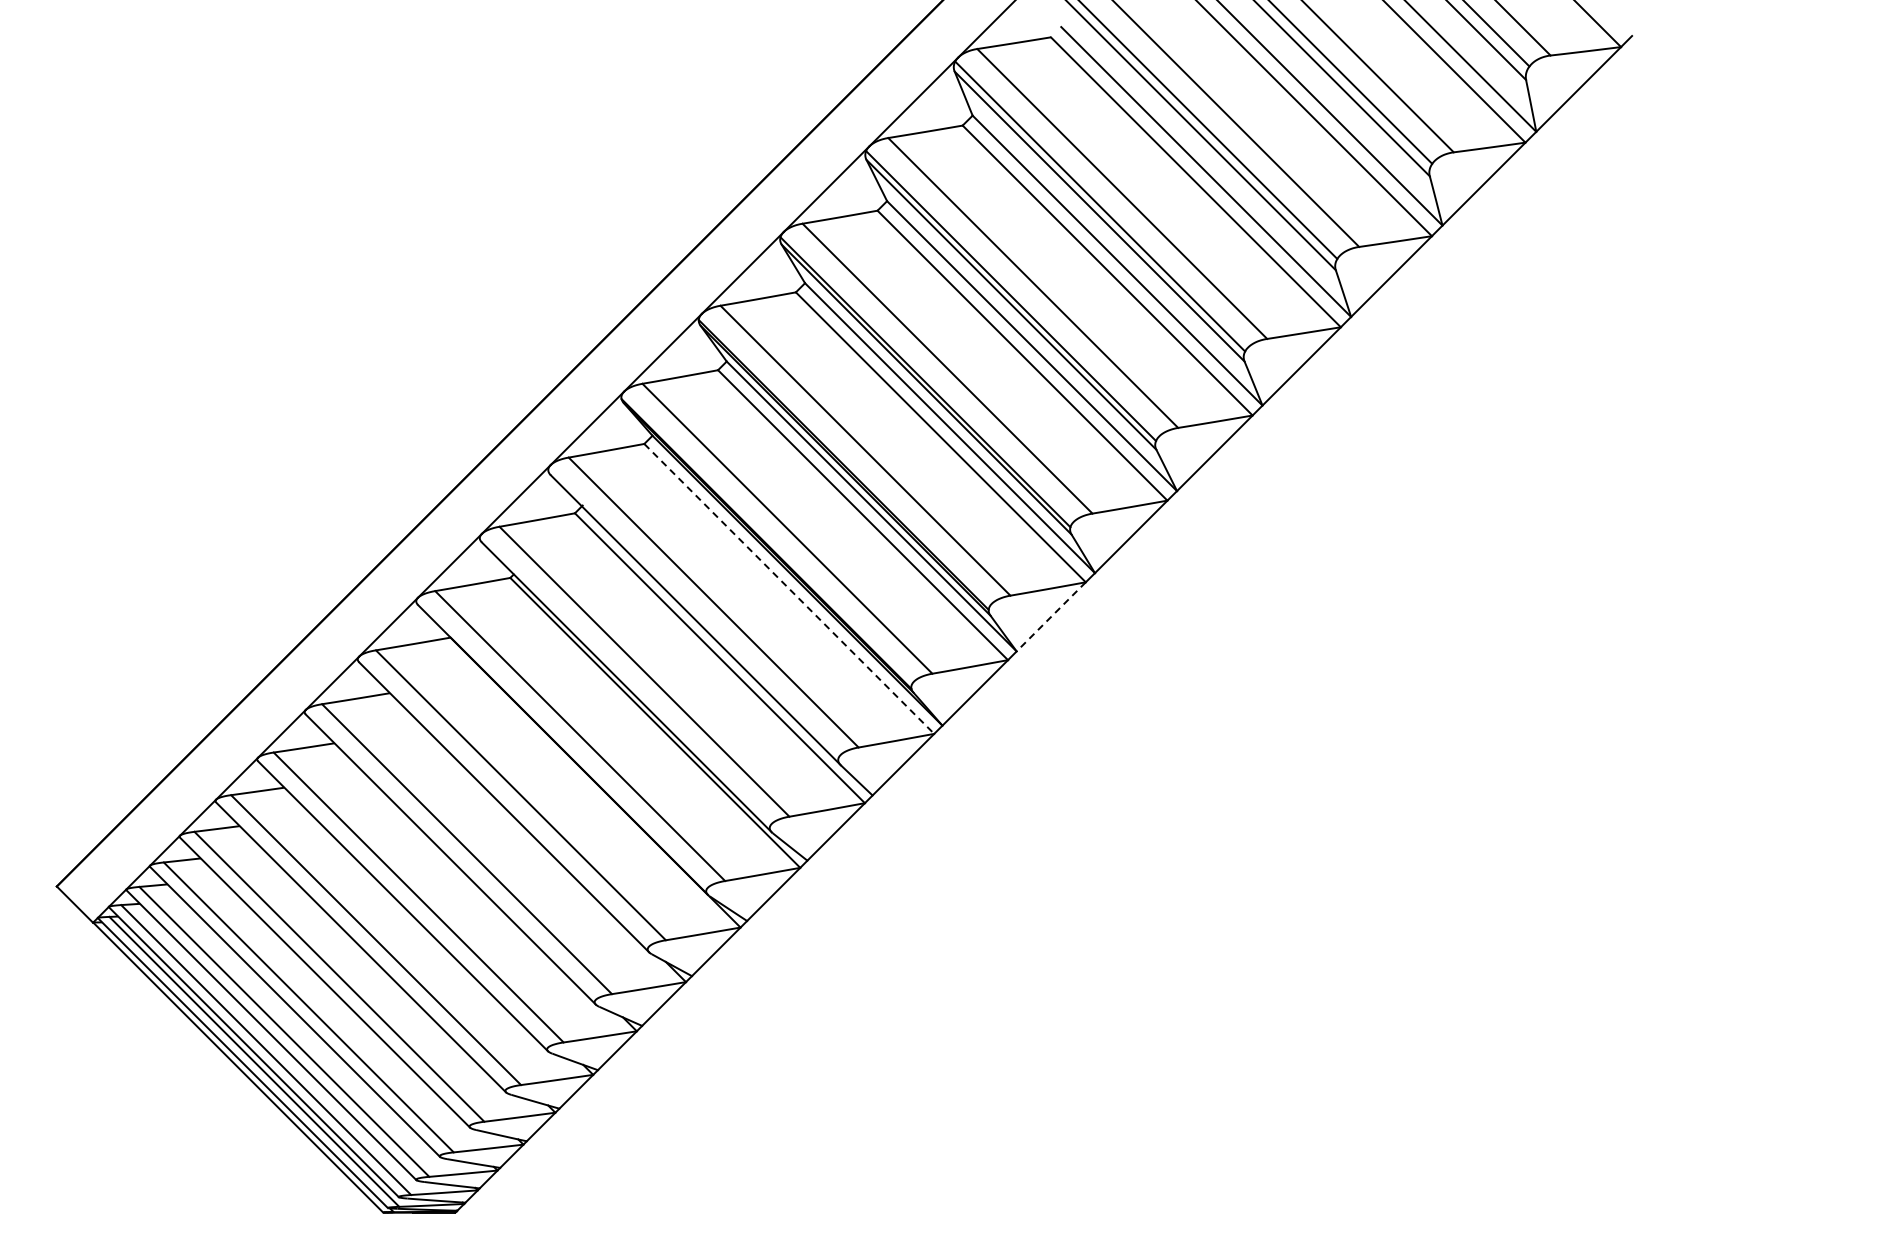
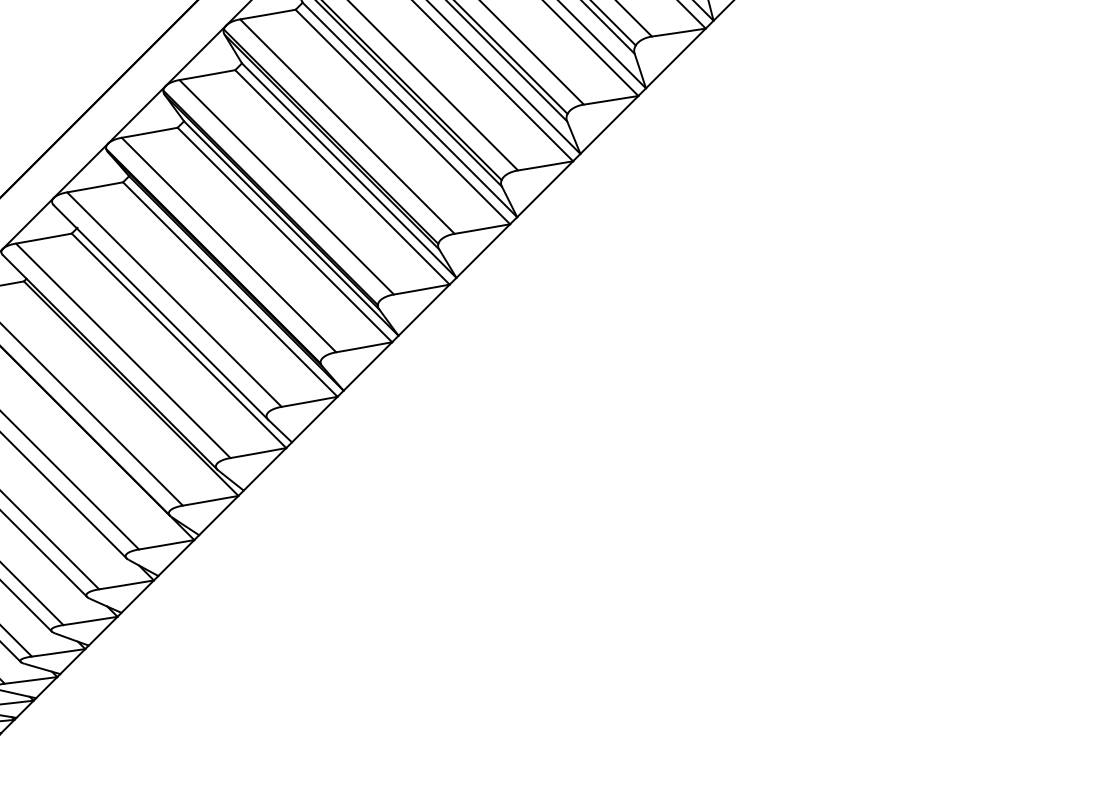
line: (789, 589) -> (230, 289), dashed -> solid
line: (1051, 616) -> (424, 309), dashed -> solid

